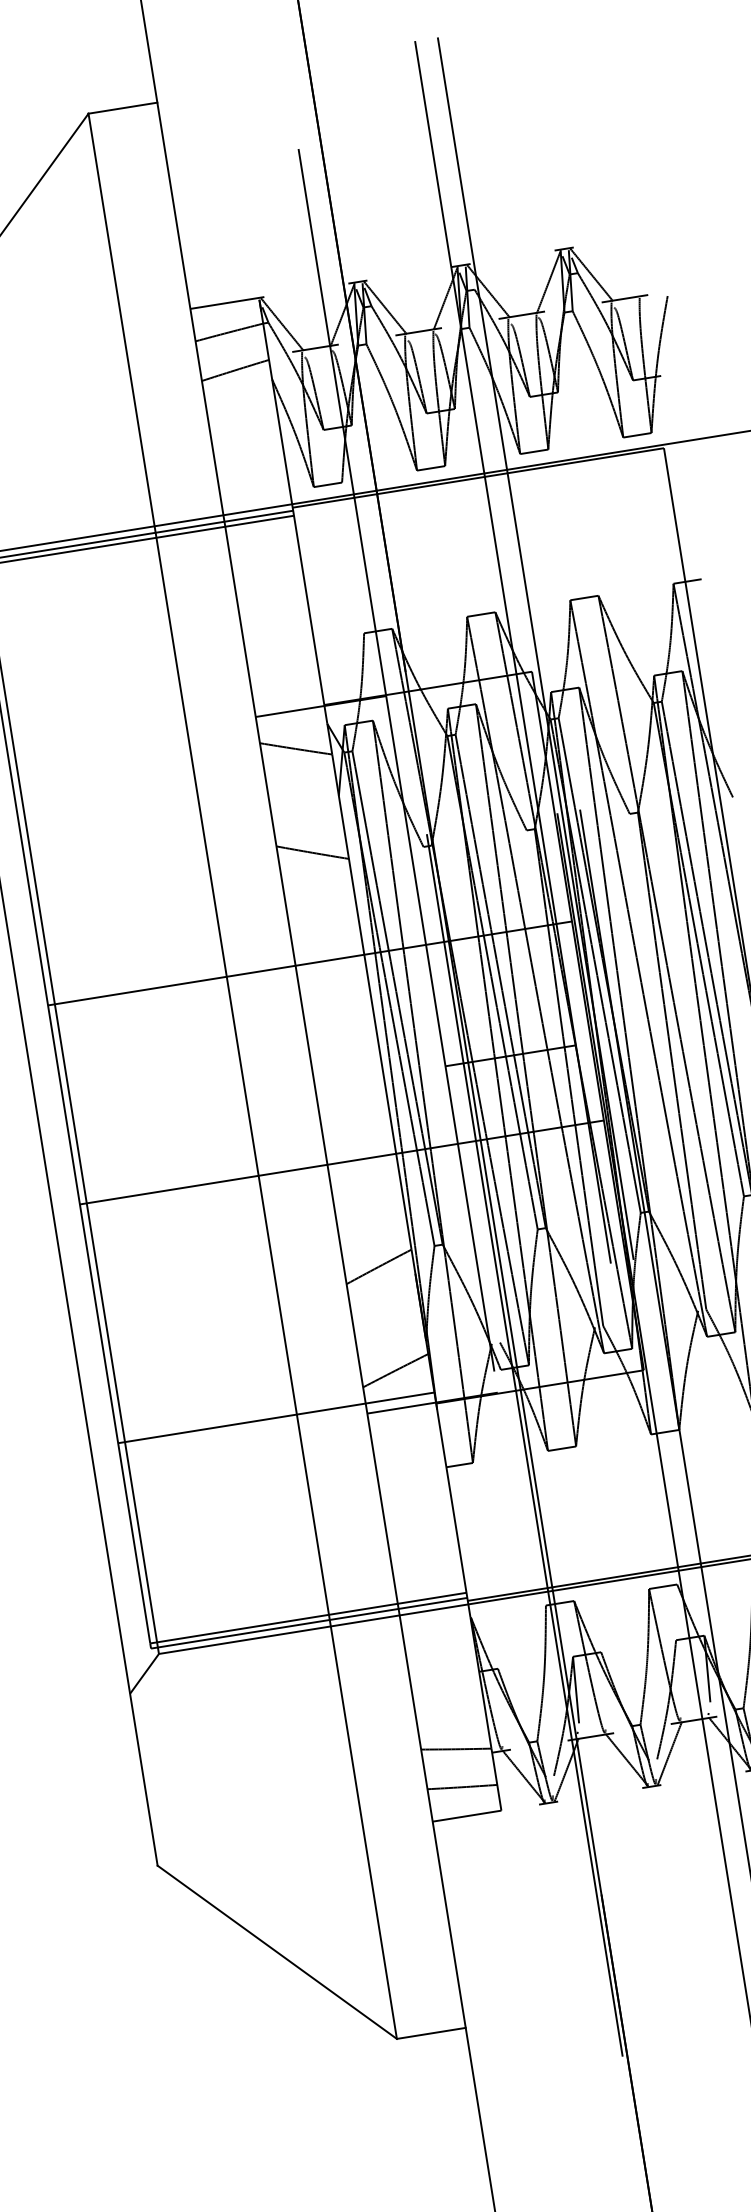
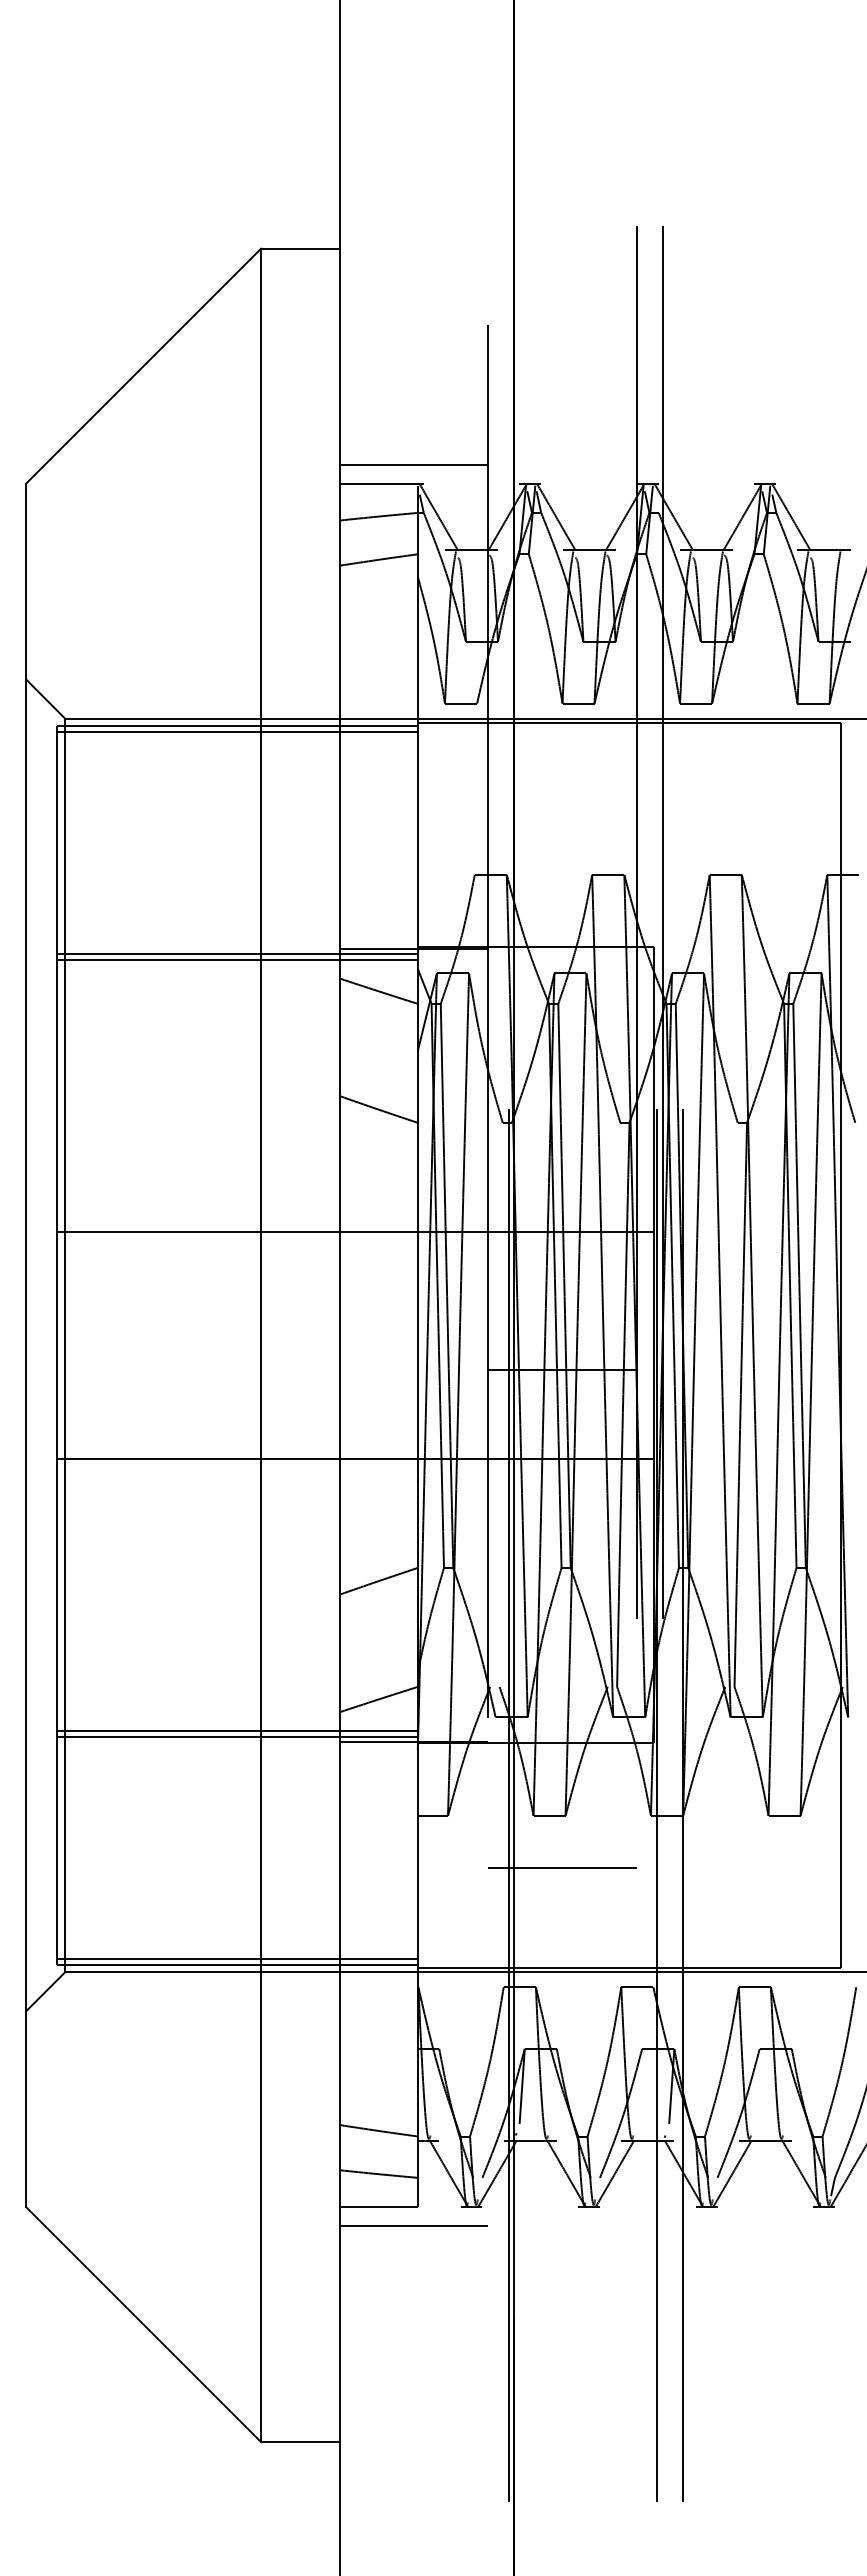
line: (252, 281) -> (413, 464), added
line: (167, 736) -> (237, 954), added
line: (167, 740) -> (237, 959), added
line: (276, 1422) -> (237, 1736), added
line: (580, 1492) -> (562, 1867), added
line: (500, 1827) -> (413, 2225), added

